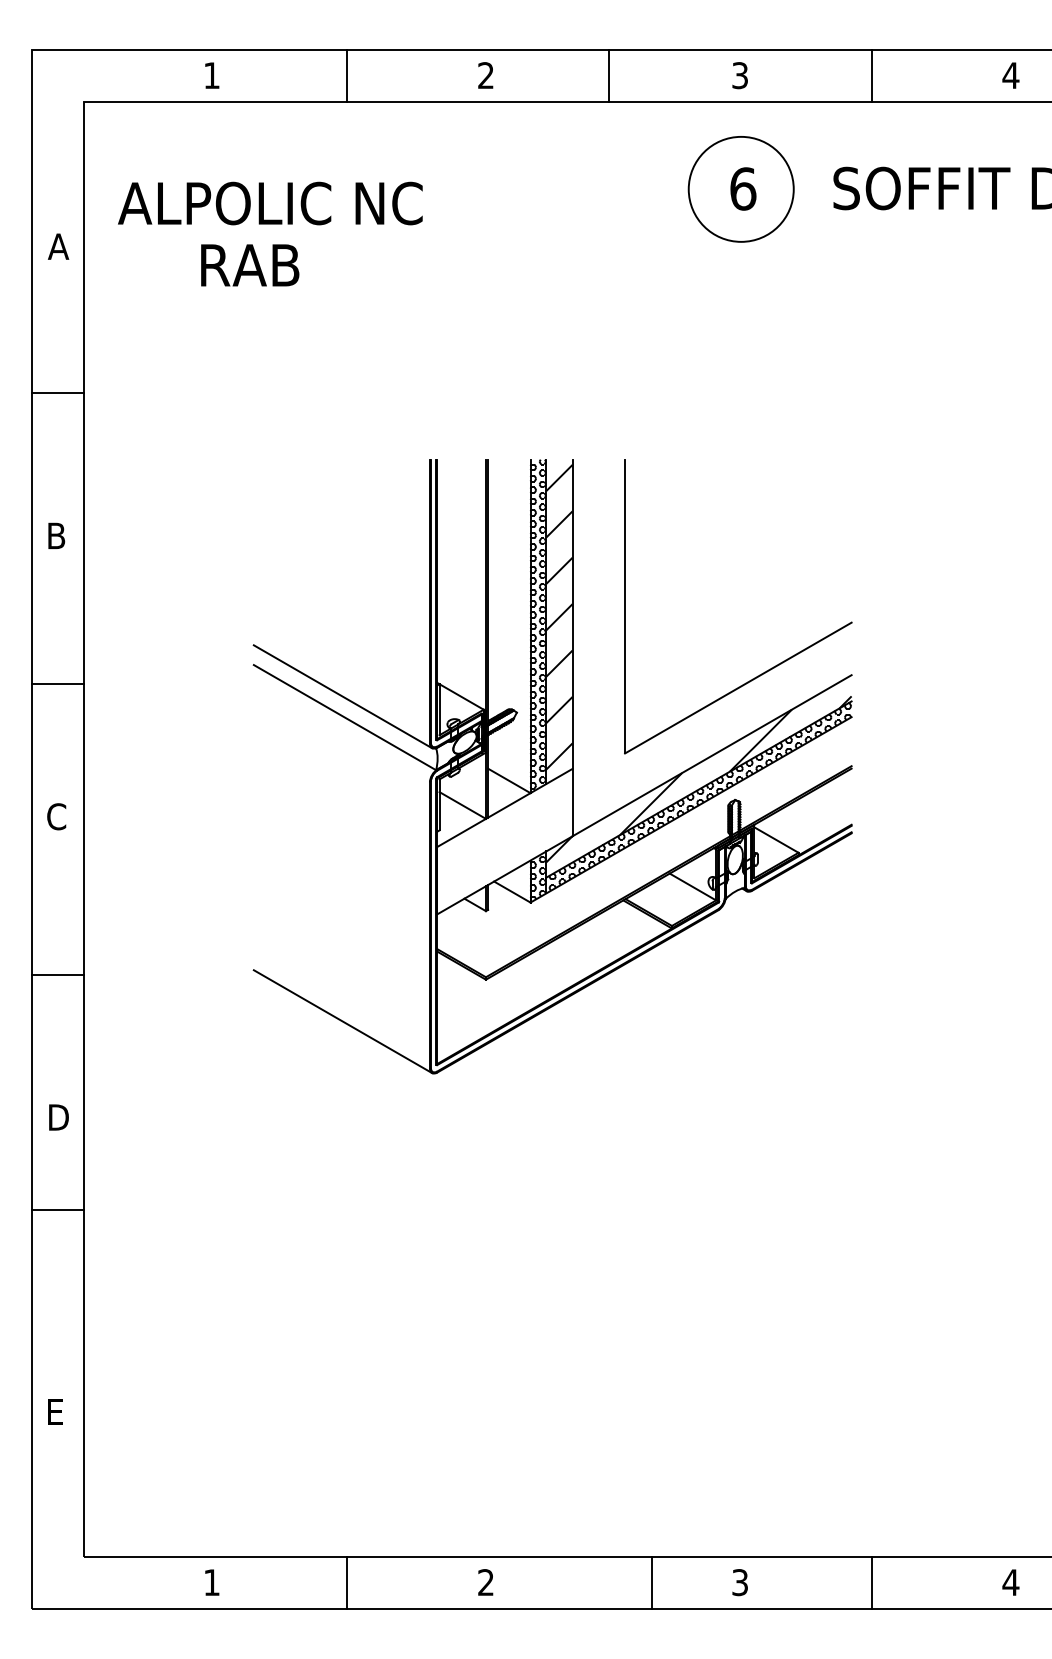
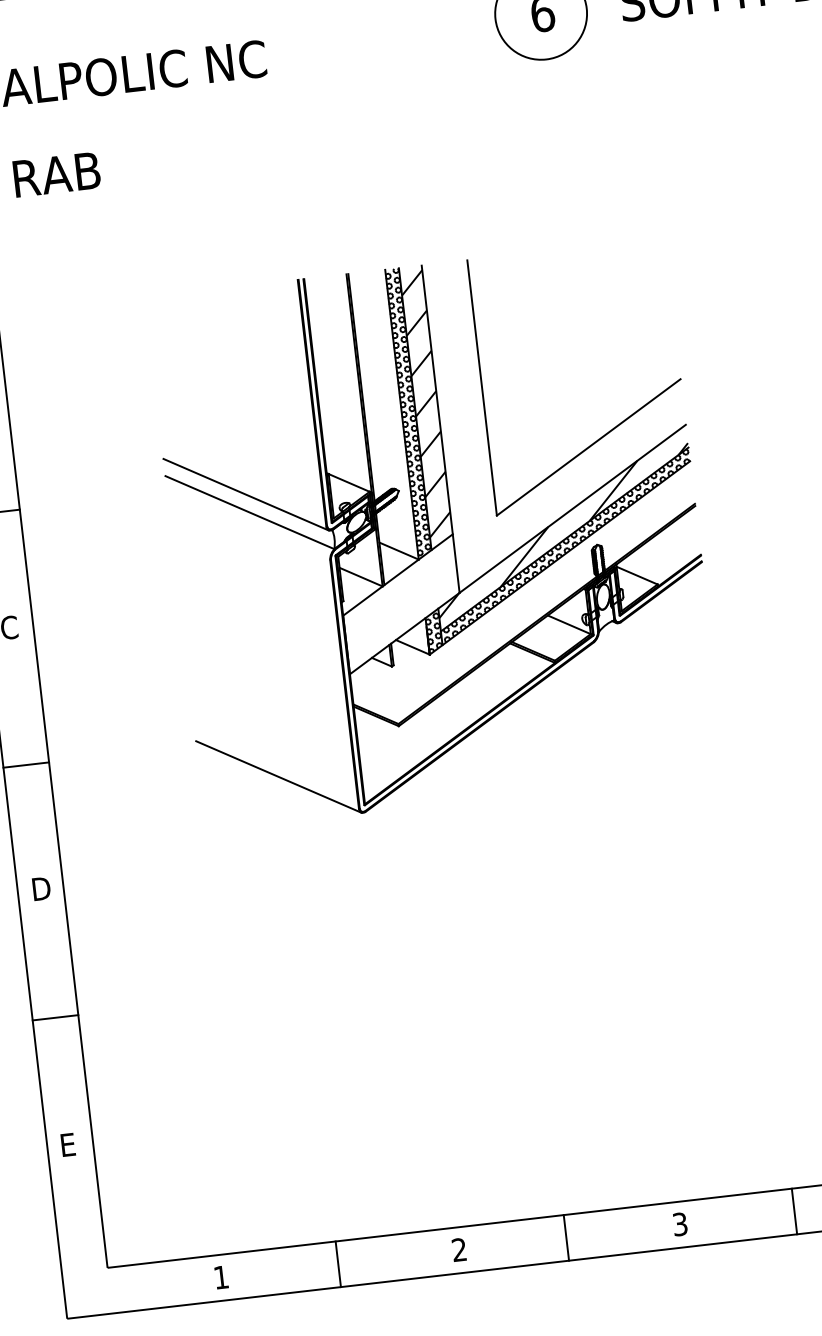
text: (250, 265) -> (57, 174), moved
line: (57, 1209) -> (55, 1017), moved
line: (652, 1582) -> (566, 1237), moved

